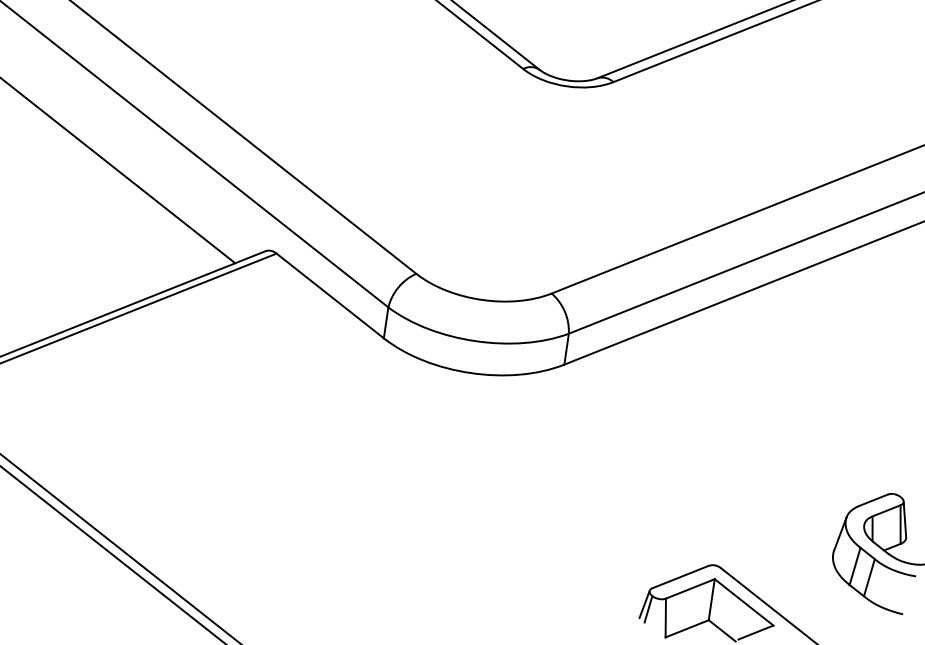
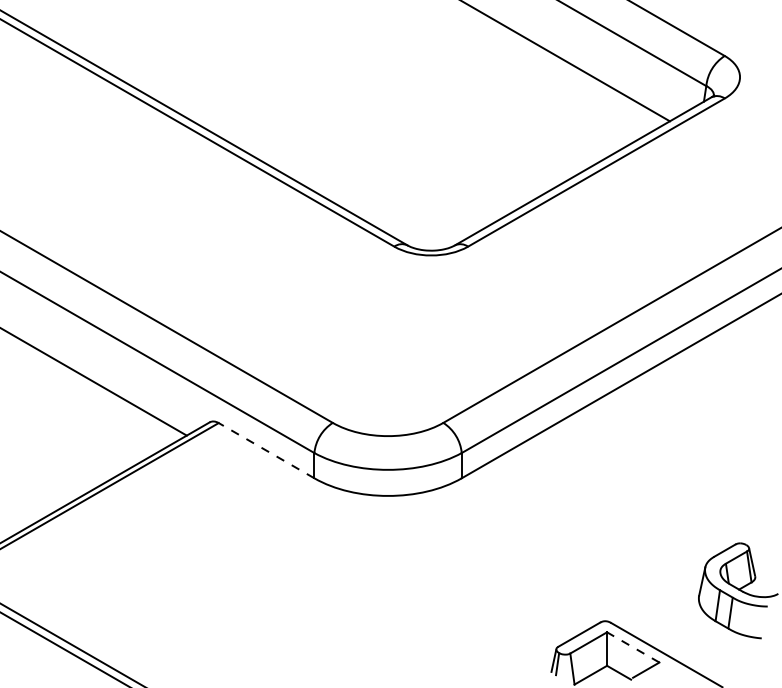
line: (330, 295) -> (266, 450), solid -> dashed
line: (743, 602) -> (632, 647), solid -> dashed

